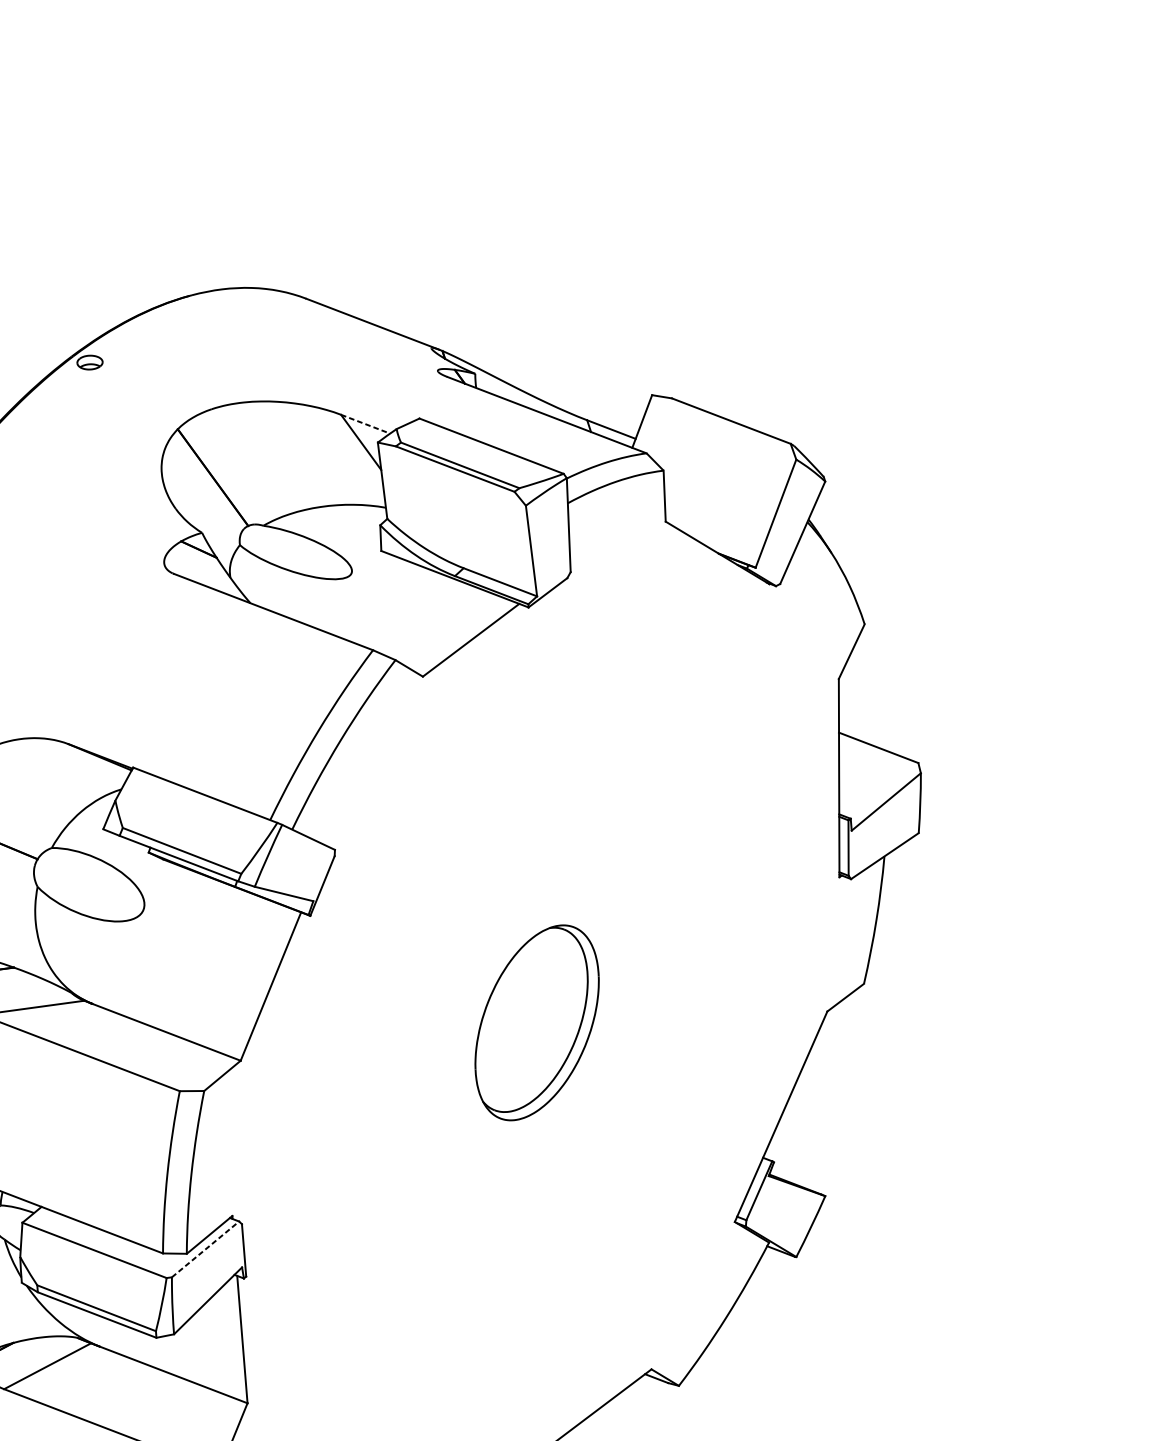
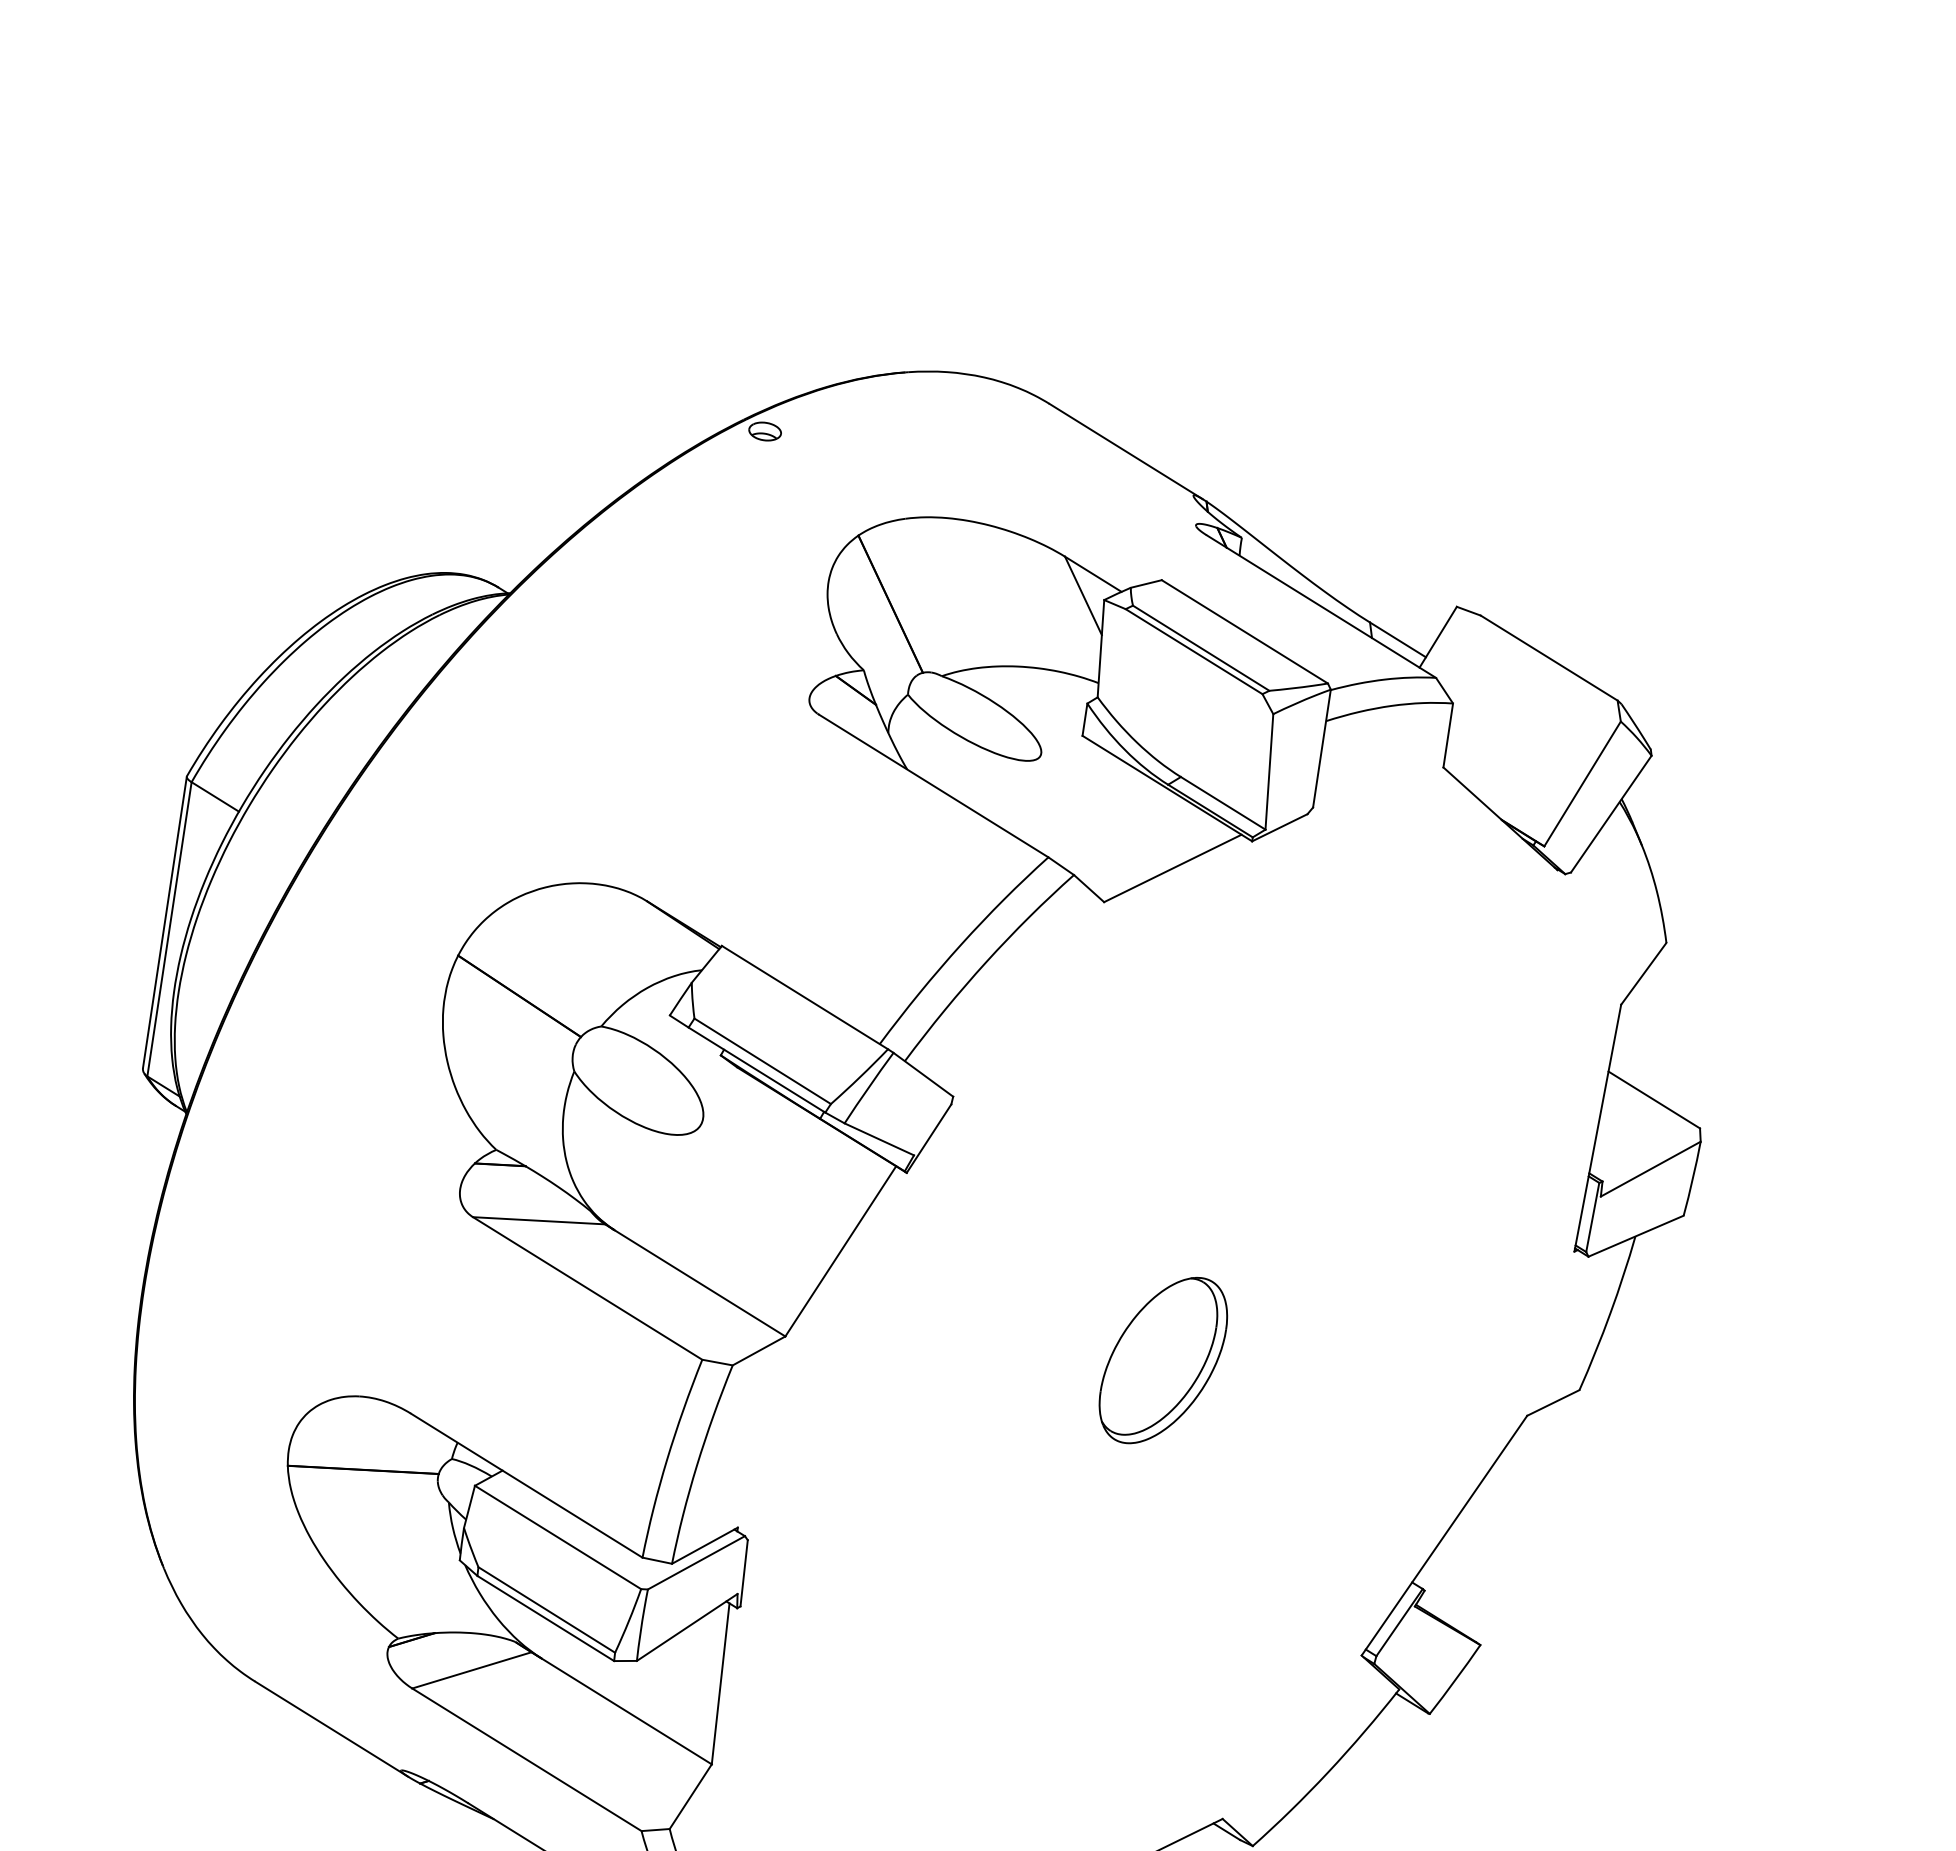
line: (365, 424) -> (1093, 574), dashed -> solid
part: (537, 1022) -> (1163, 1360), size x0.71
line: (205, 1249) -> (696, 1562), dashed -> solid

